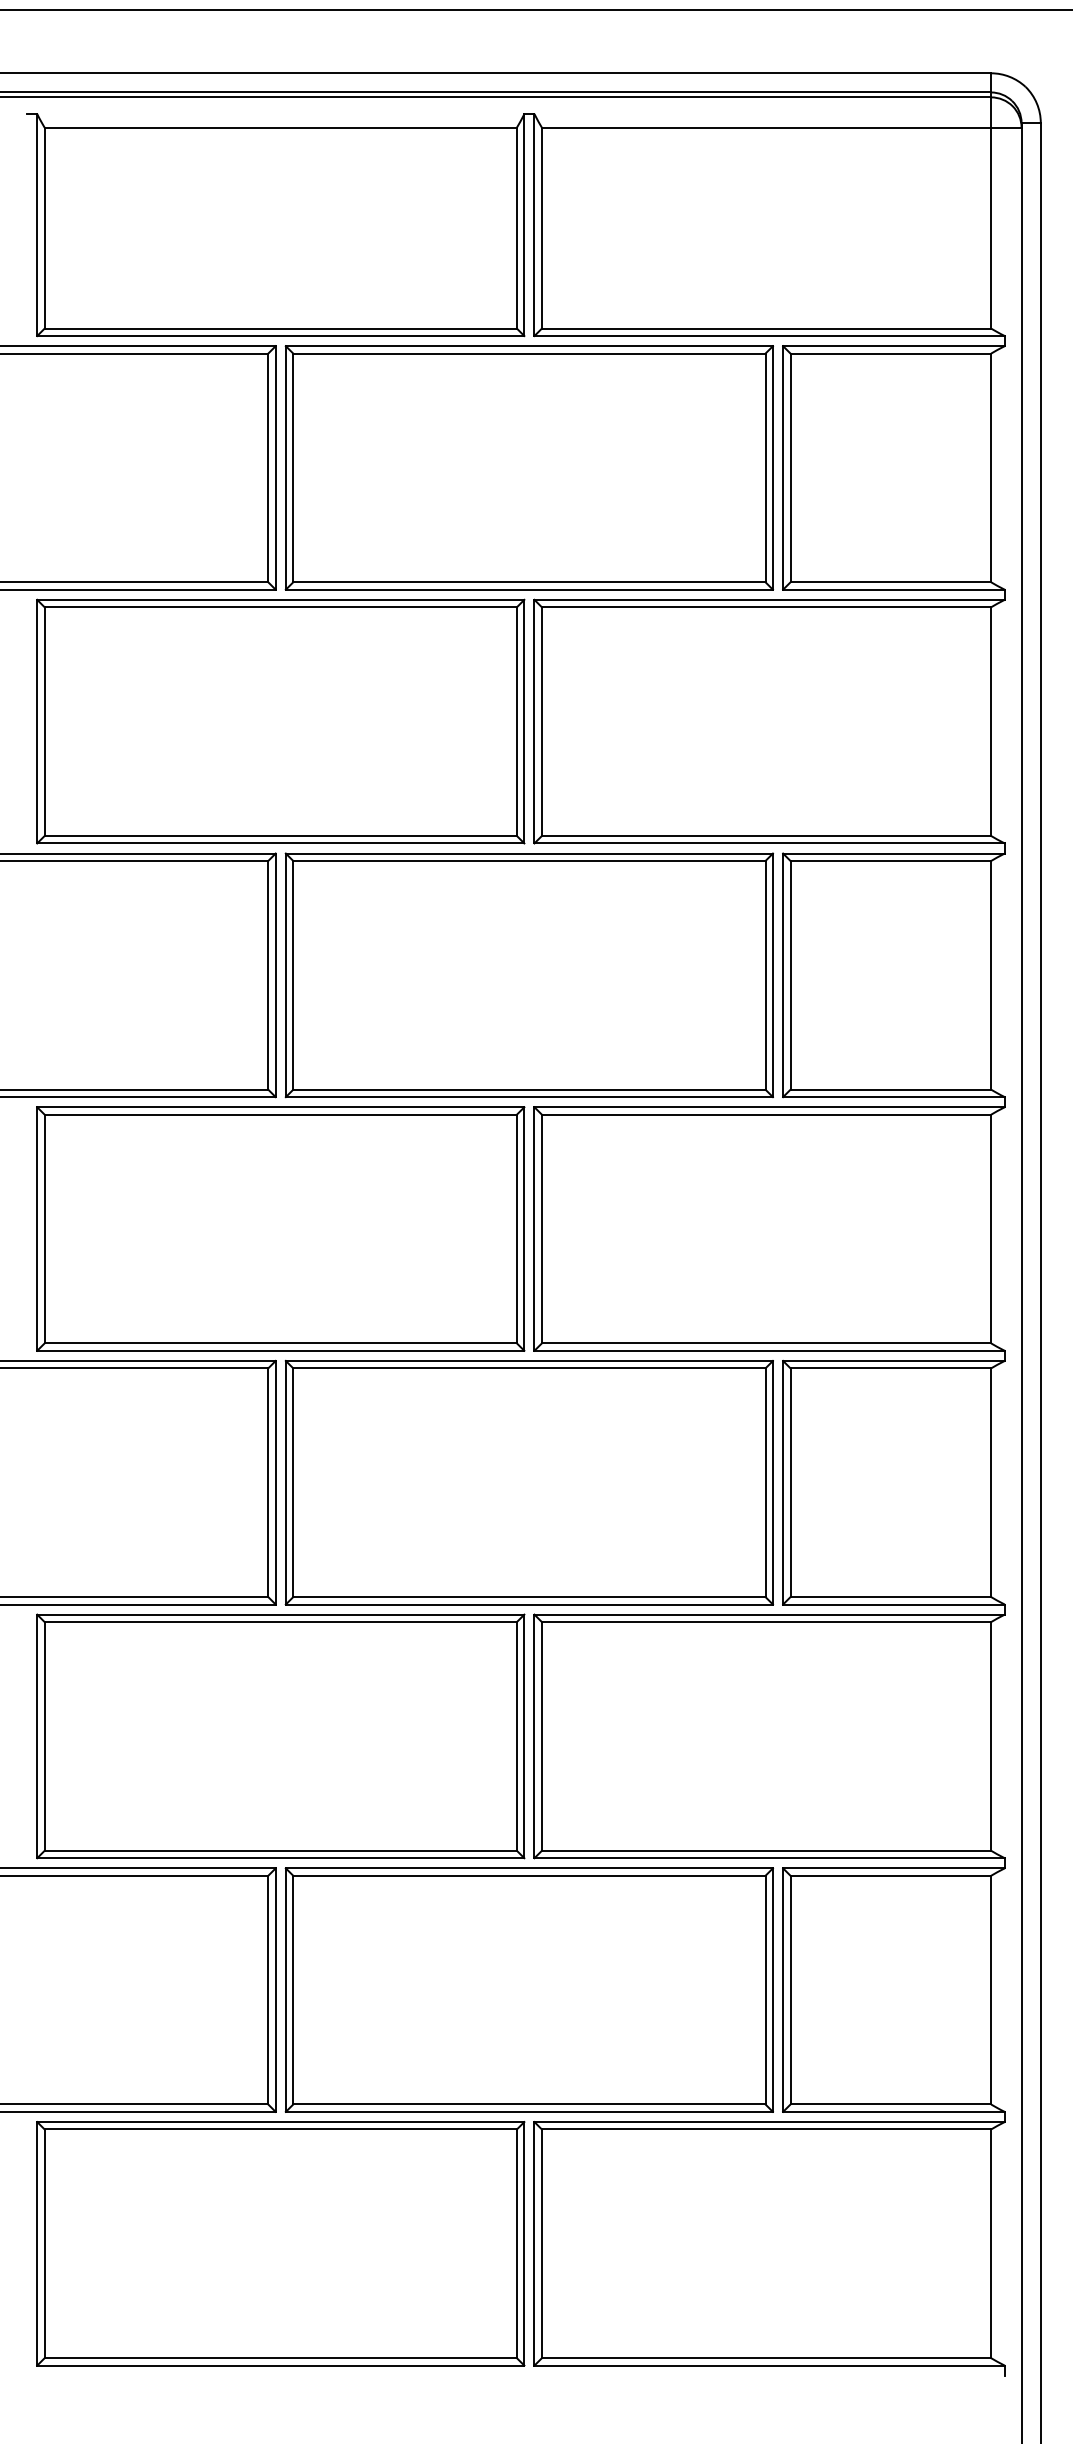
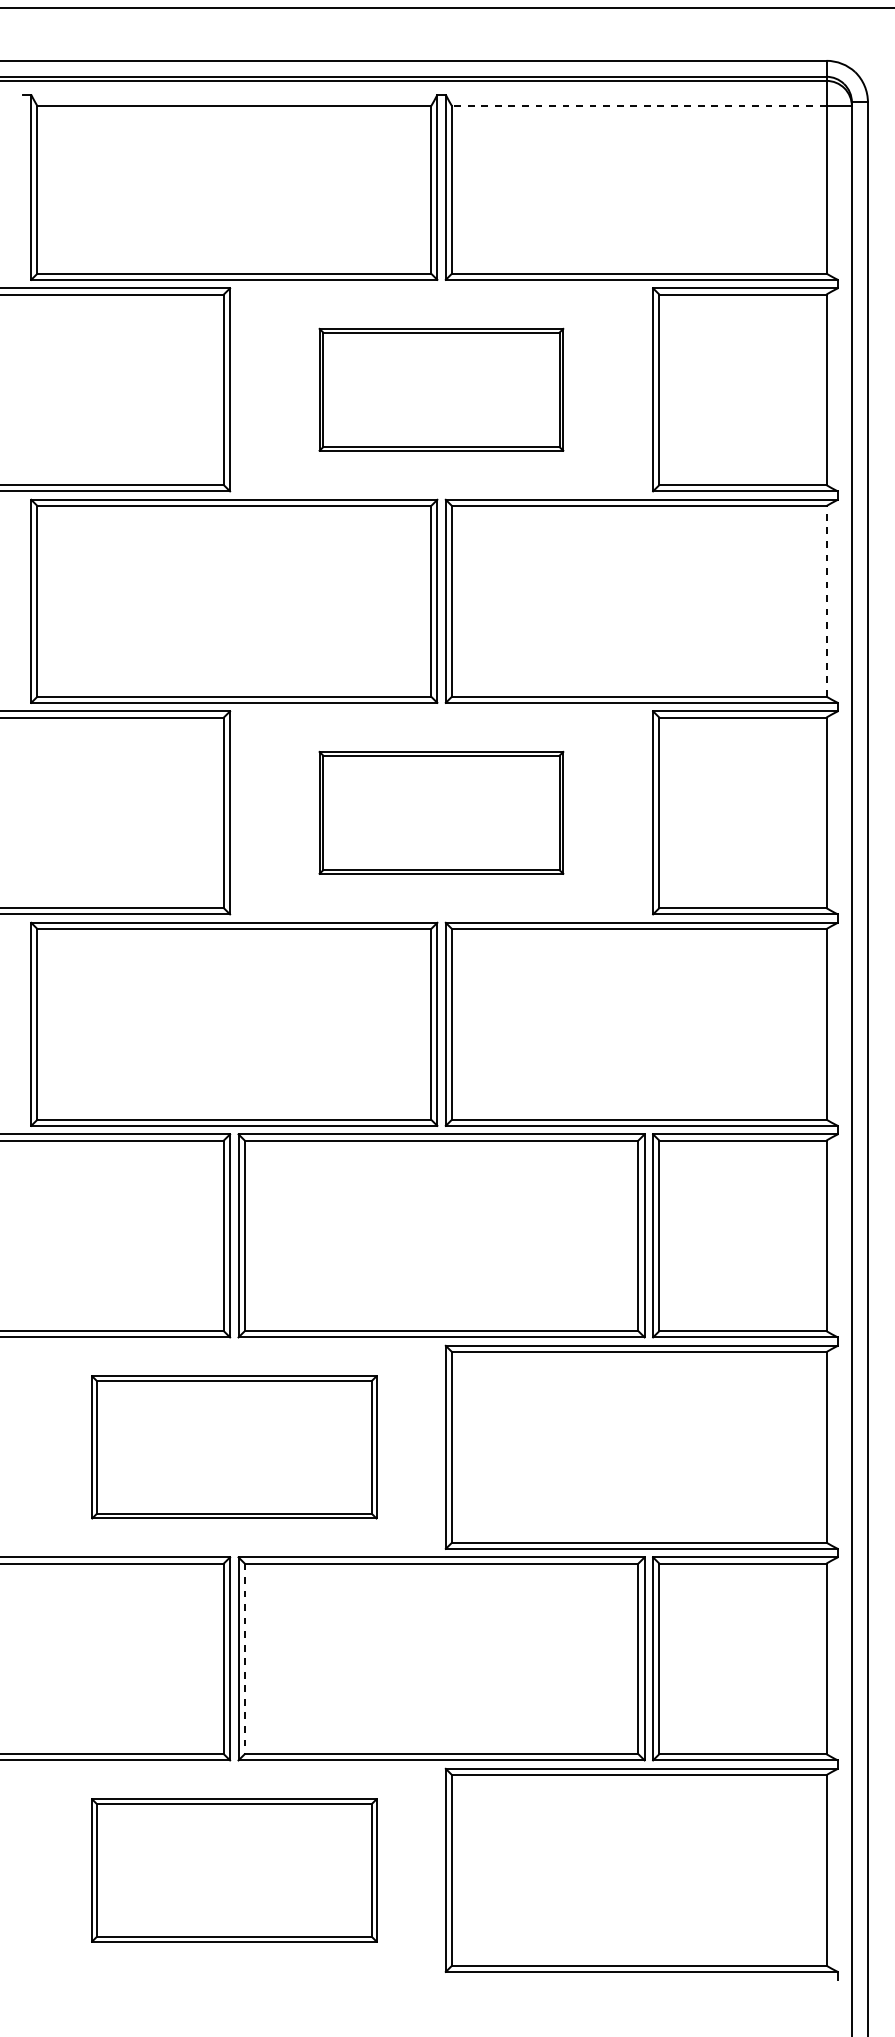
line: (766, 127) -> (639, 106), solid -> dashed
part: (528, 467) -> (440, 389), size x0.6
line: (991, 721) -> (826, 601), solid -> dashed
part: (528, 975) -> (440, 812), size x0.6
part: (280, 1736) -> (234, 1447), size x0.7
line: (293, 1990) -> (244, 1659), solid -> dashed
part: (280, 2243) -> (234, 1870), size x0.7

